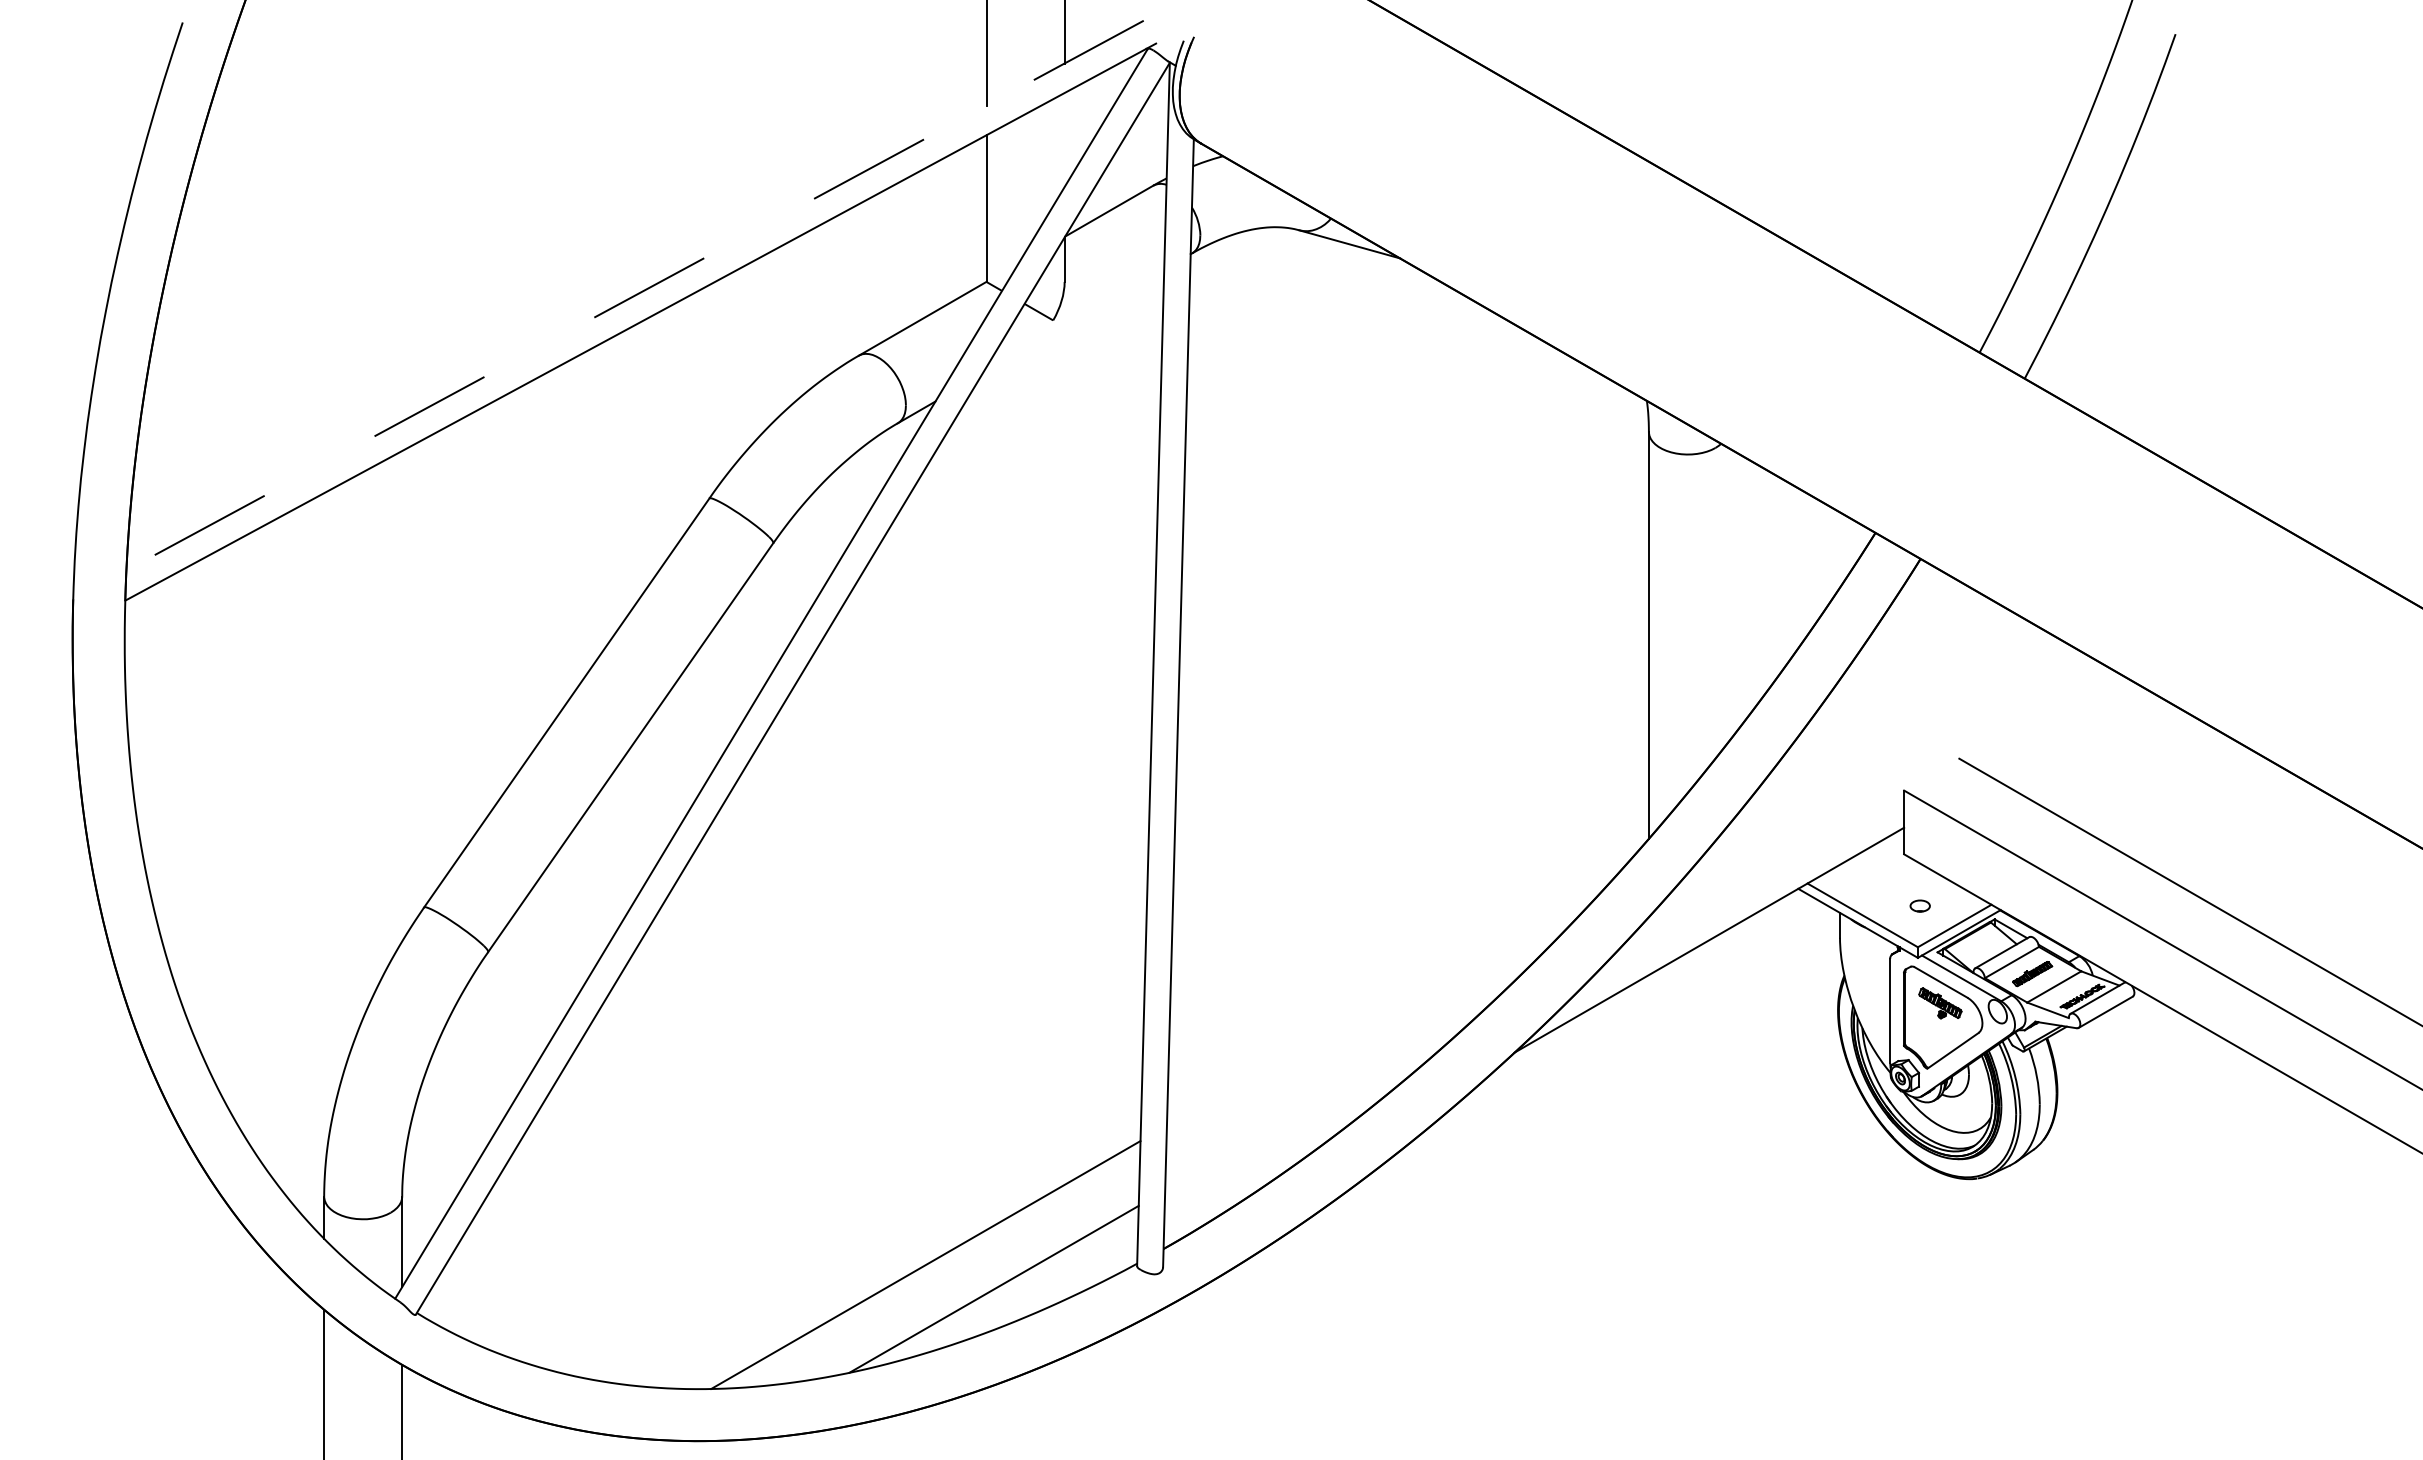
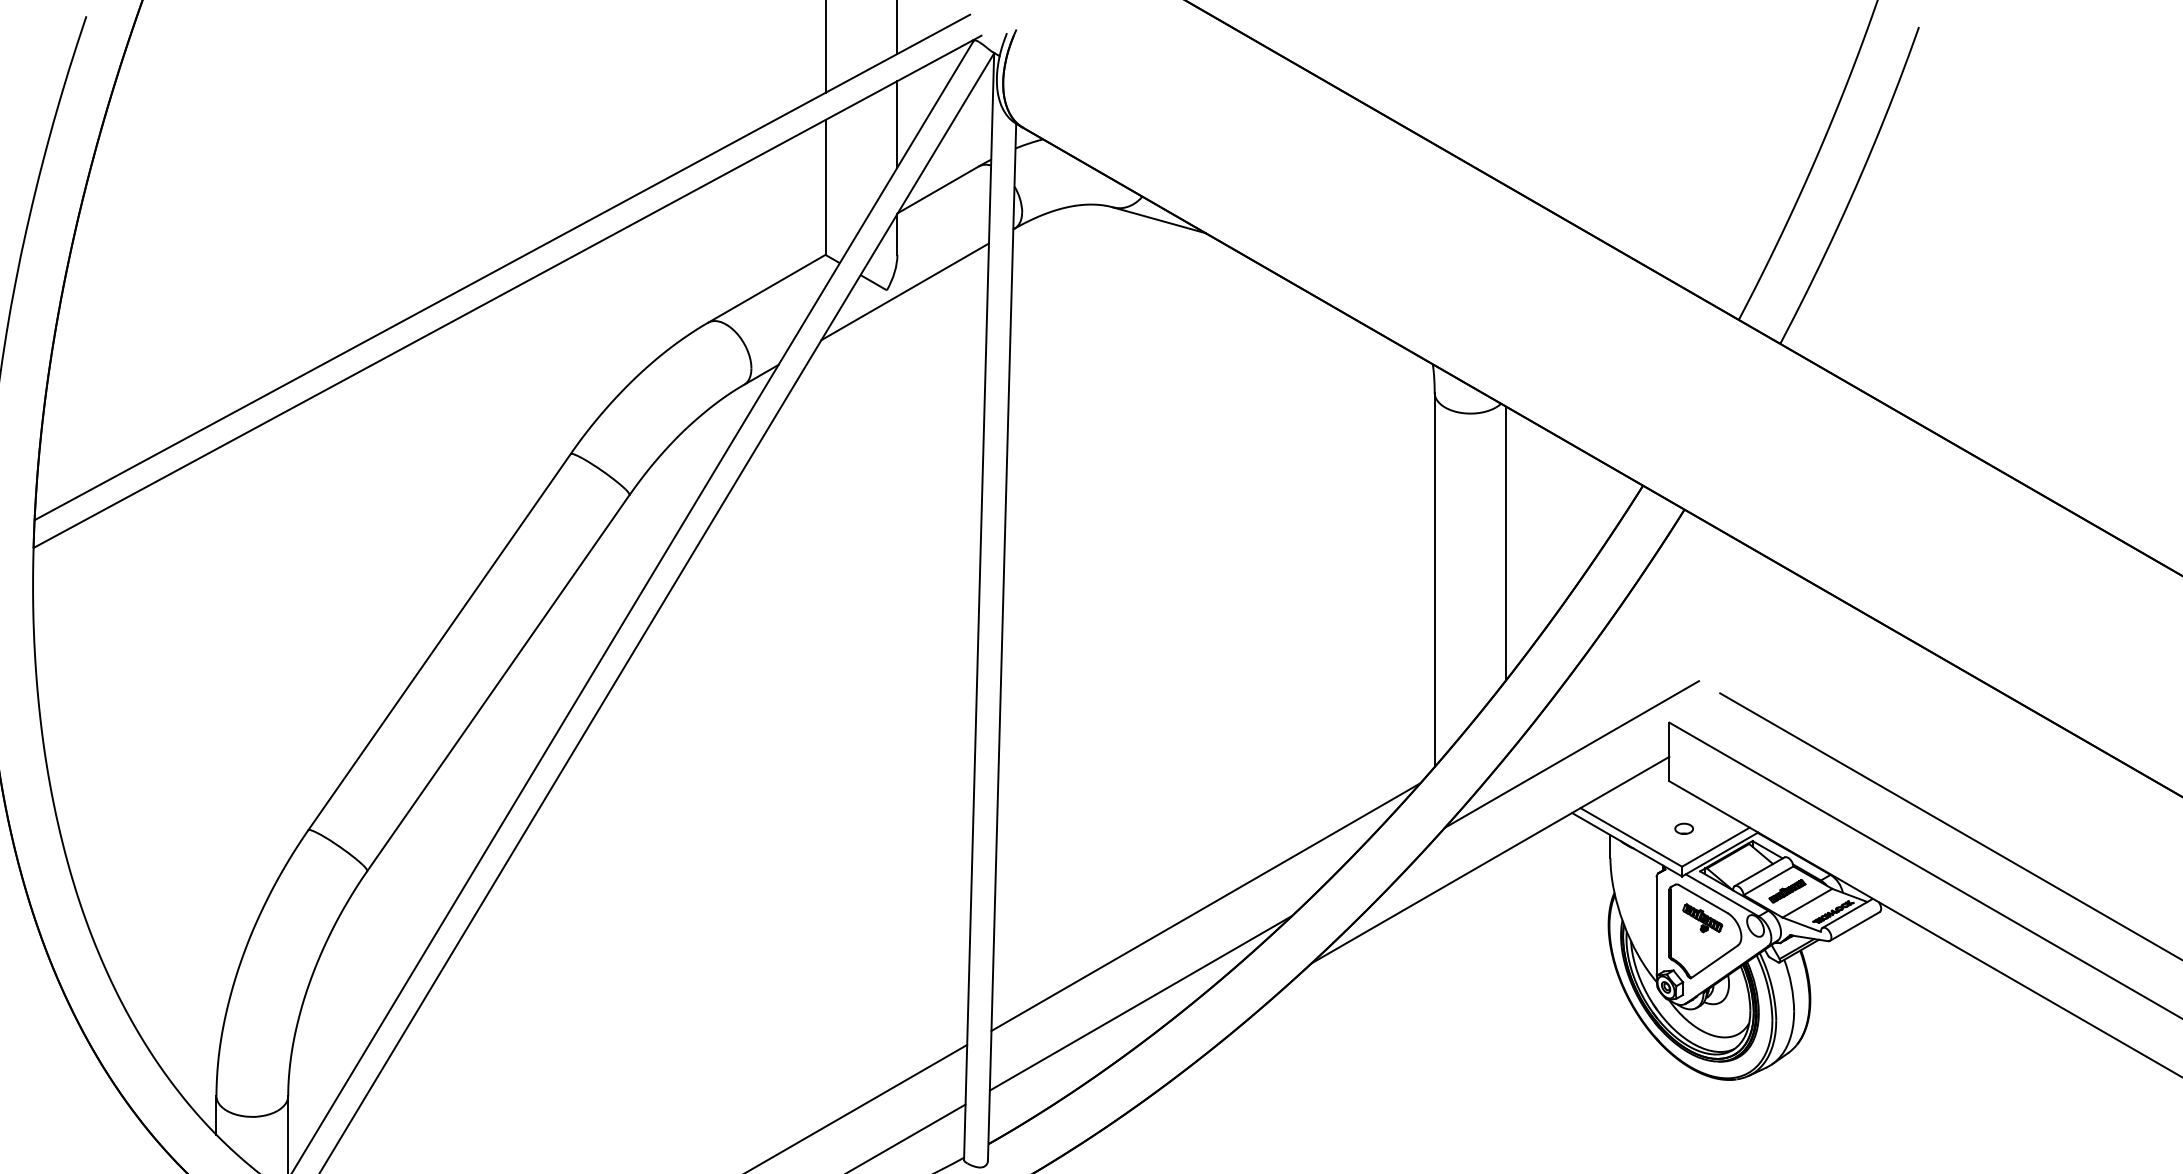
line: (1064, 140) -> (897, 124), added
line: (634, 295) -> (501, 267), dashed -> solid
line: (1073, 321) -> (905, 291), added
line: (1726, 595) -> (1506, 543), added
line: (1797, 825) -> (1571, 754), added
line: (1399, 990) -> (1205, 906), added
line: (1329, 1095) -> (1140, 1003), added

